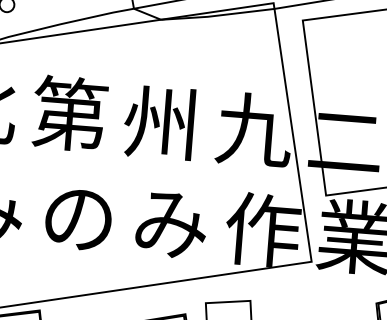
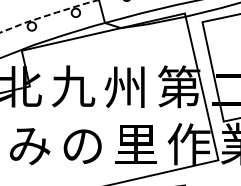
text: (70, 112) -> (73, 85), 第 -> 九
text: (254, 128) -> (179, 86), 九 -> 第
text: (170, 223) -> (135, 144), み -> 里

